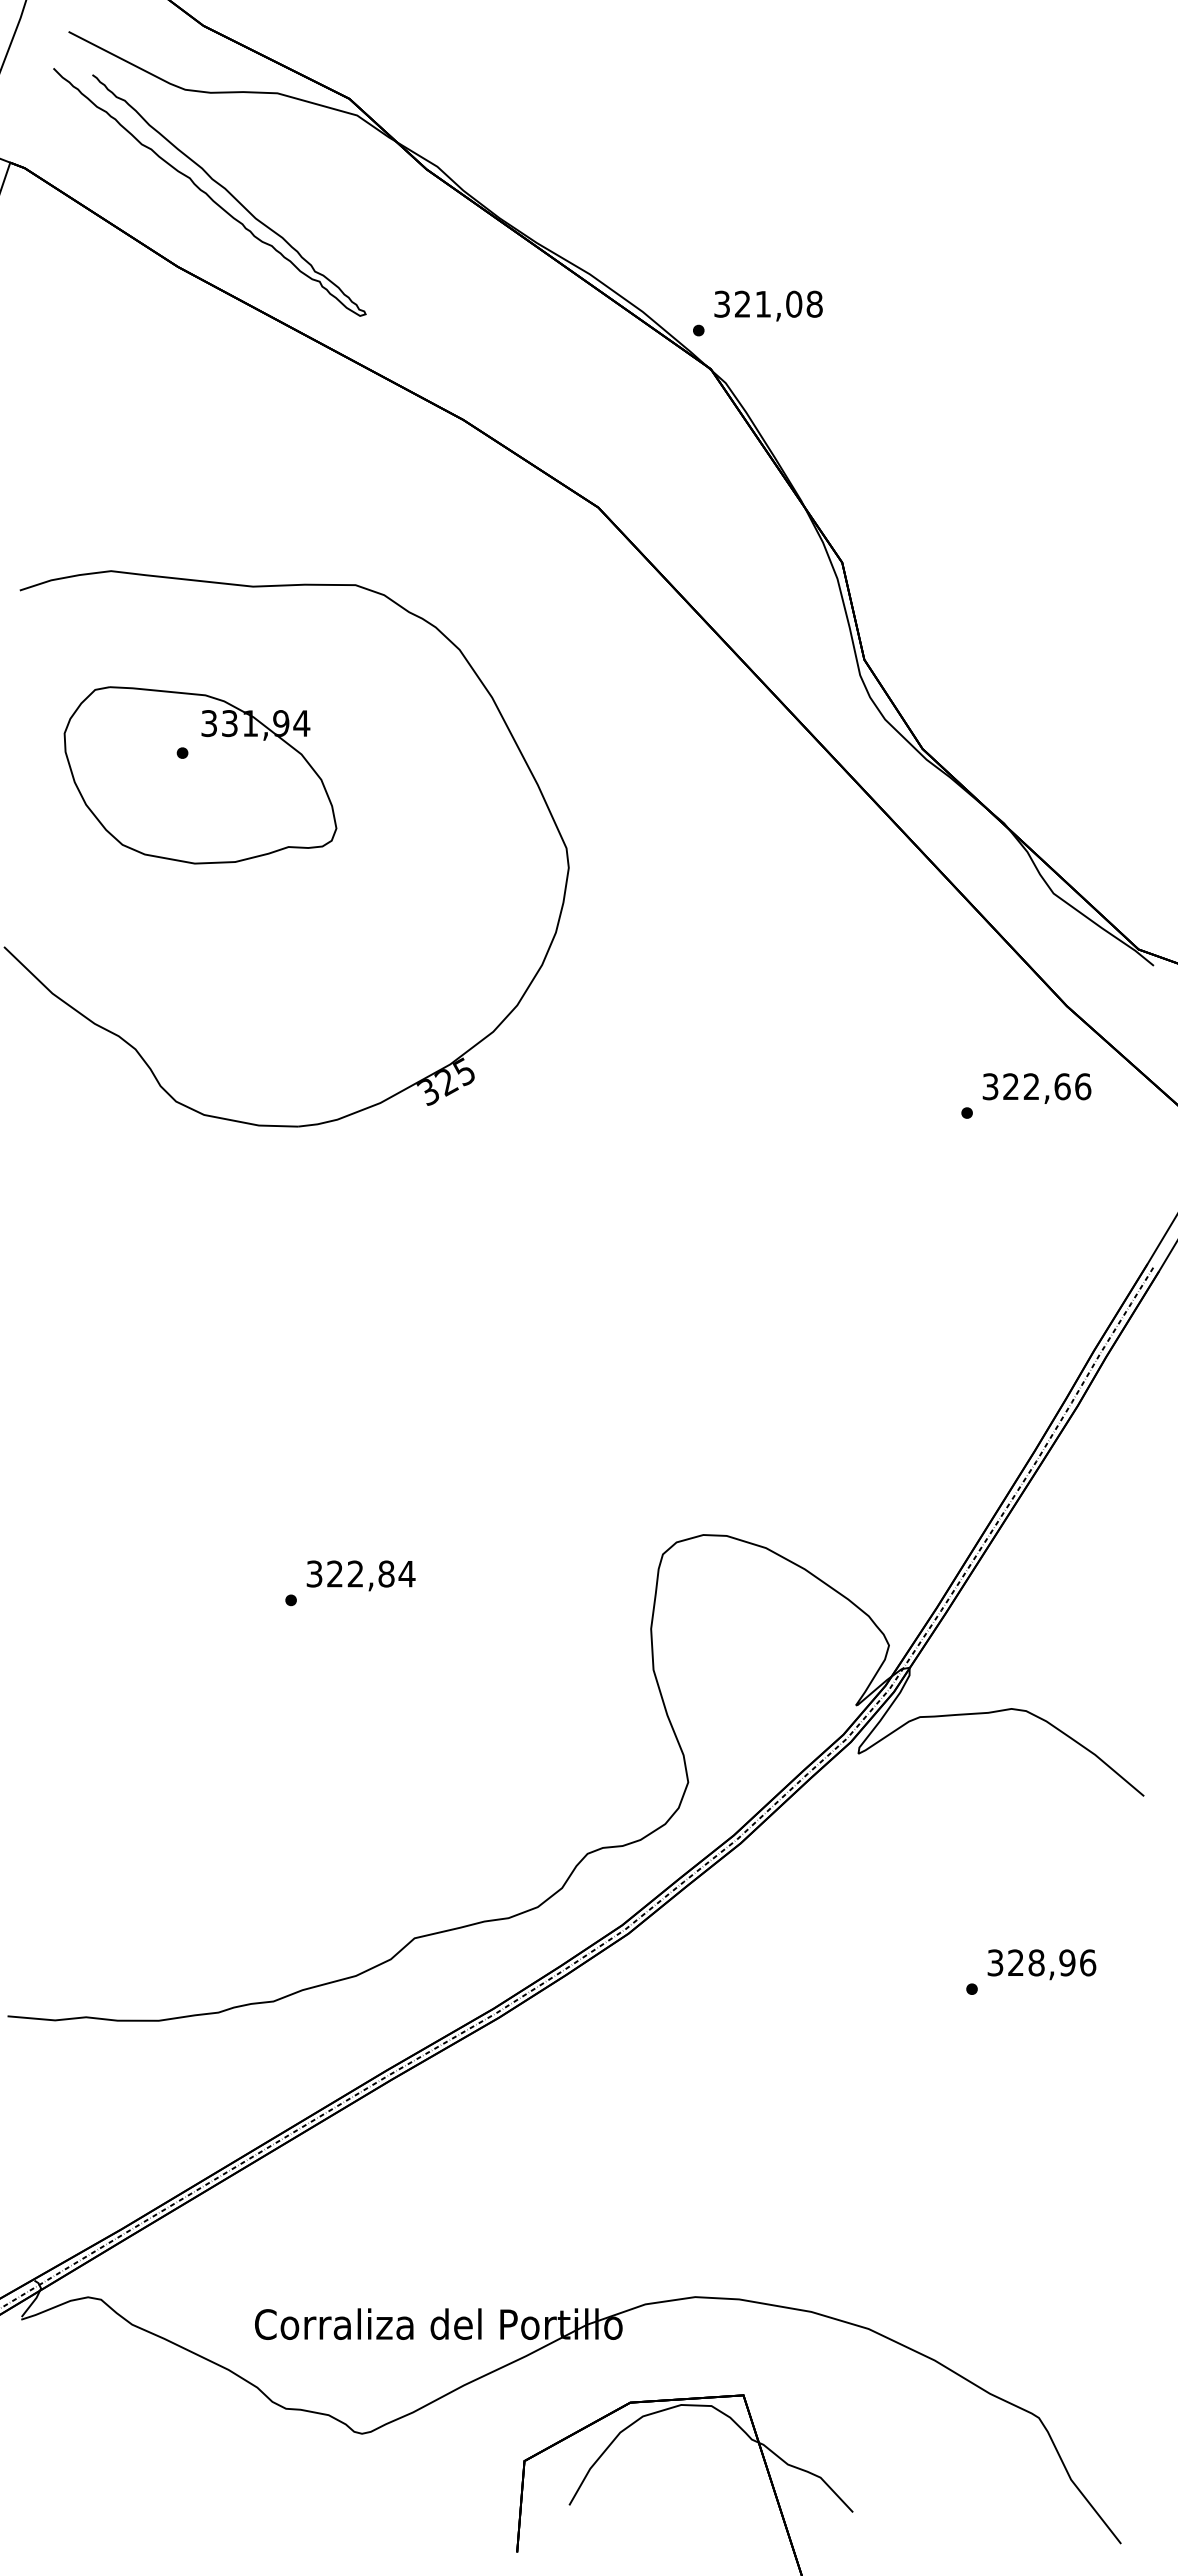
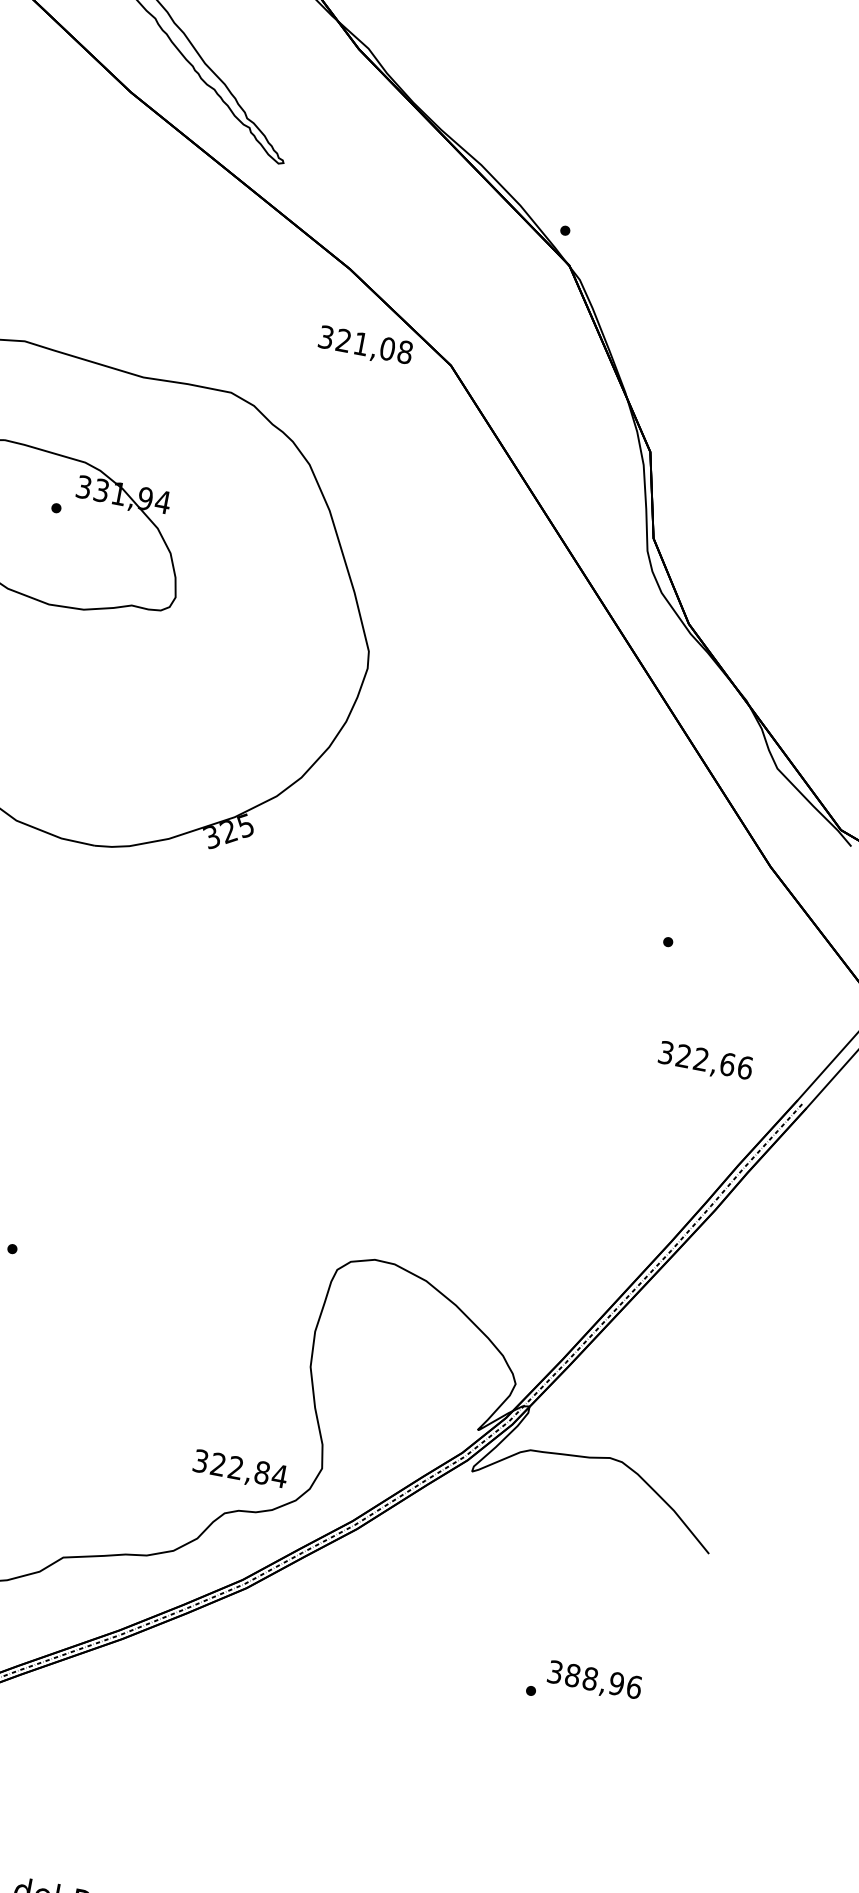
text: (768, 305) -> (365, 345), moved
text: (1036, 1088) -> (705, 1061), moved
text: (360, 1575) -> (239, 1469), moved
text: (1016, 1962) -> (573, 1675), 328,96 -> 388,96

